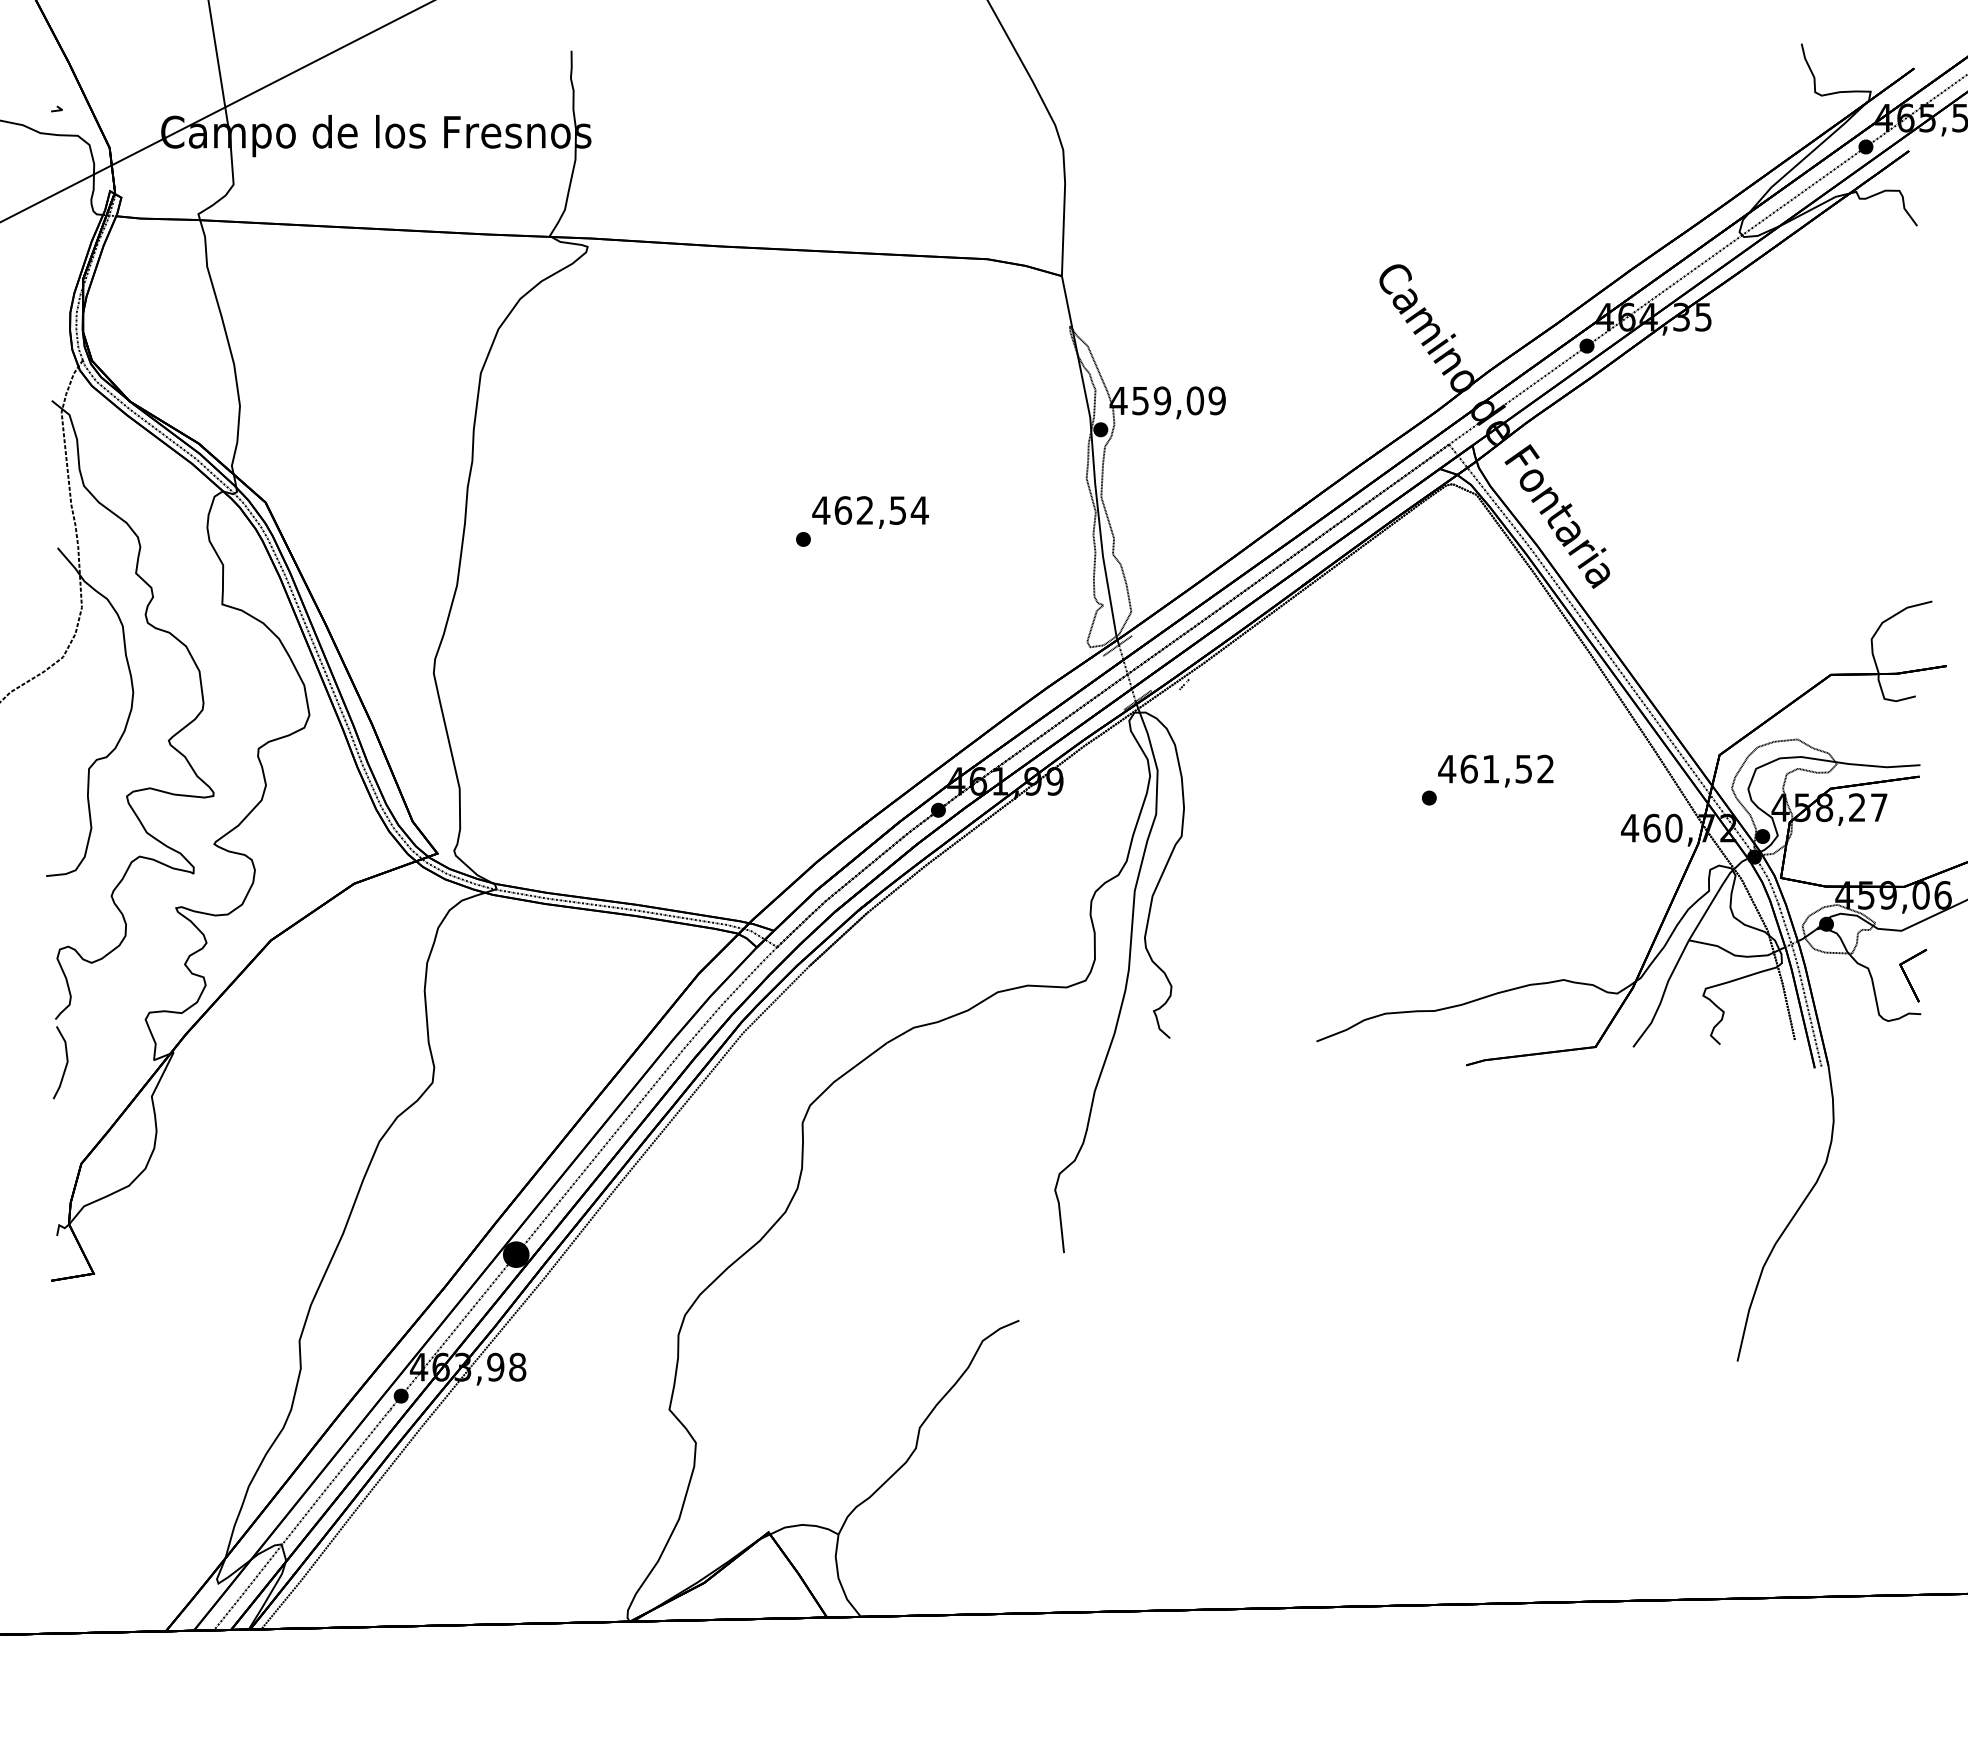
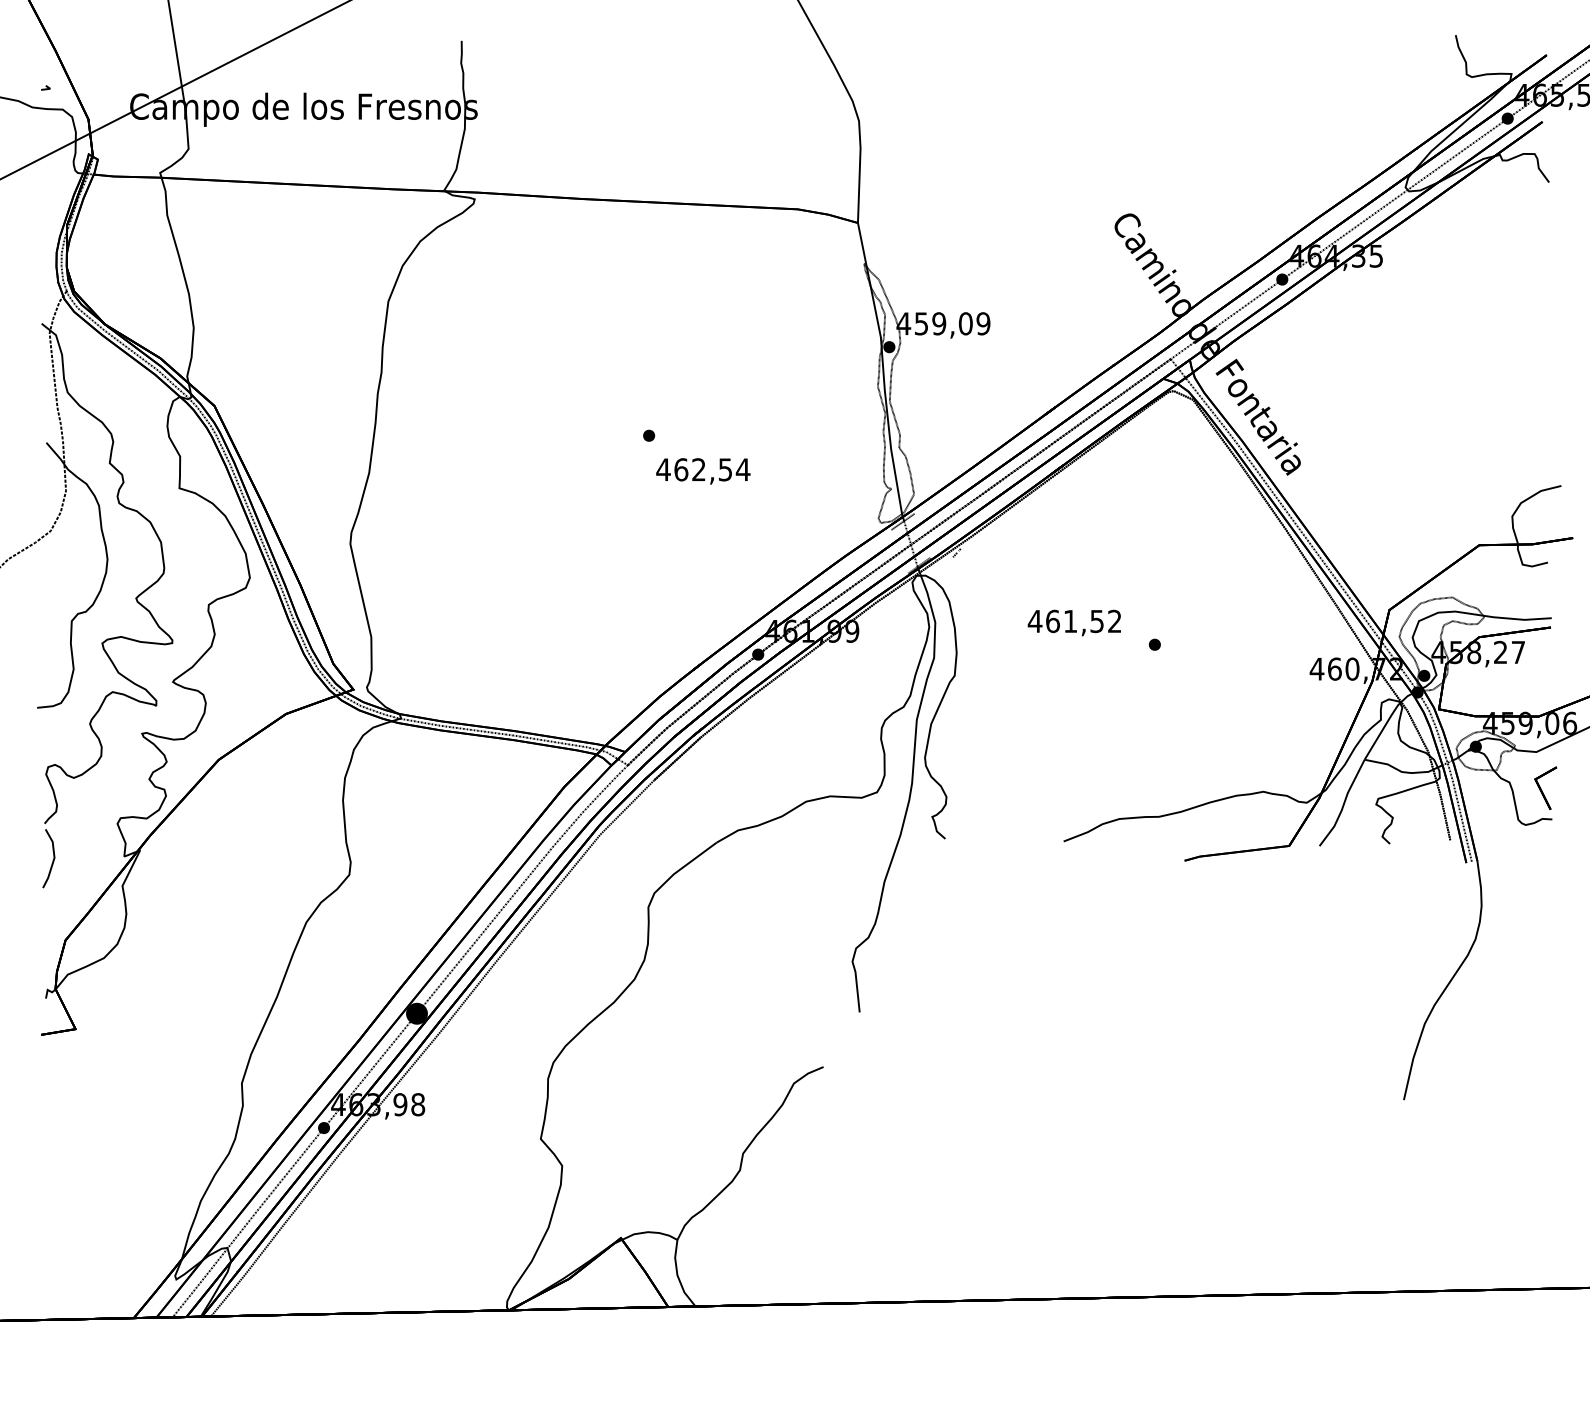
text: (870, 512) -> (703, 471), moved
text: (1495, 770) -> (1074, 622), moved

